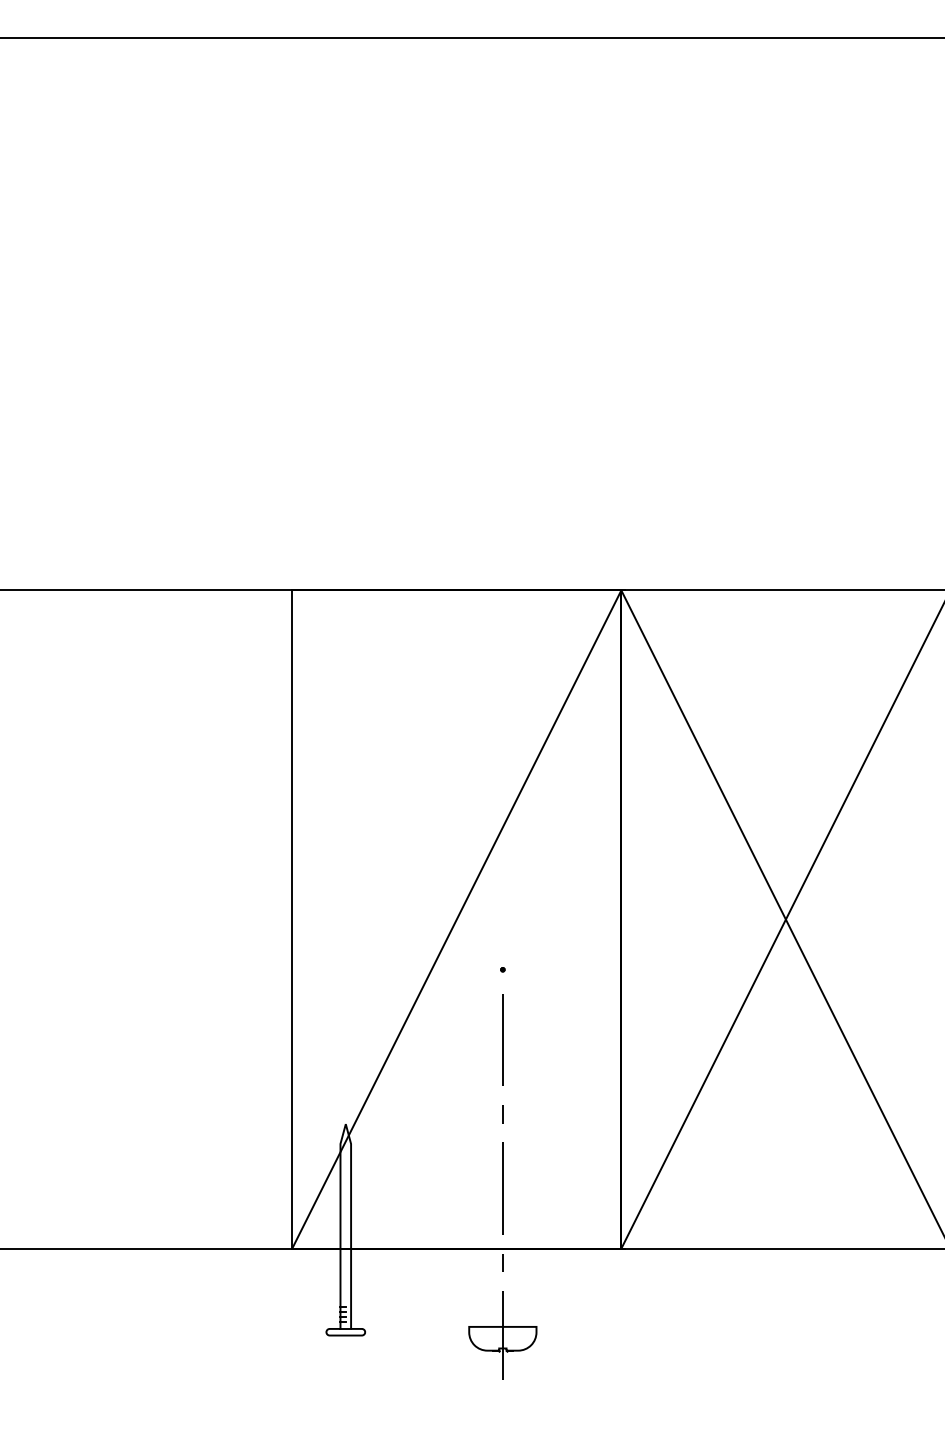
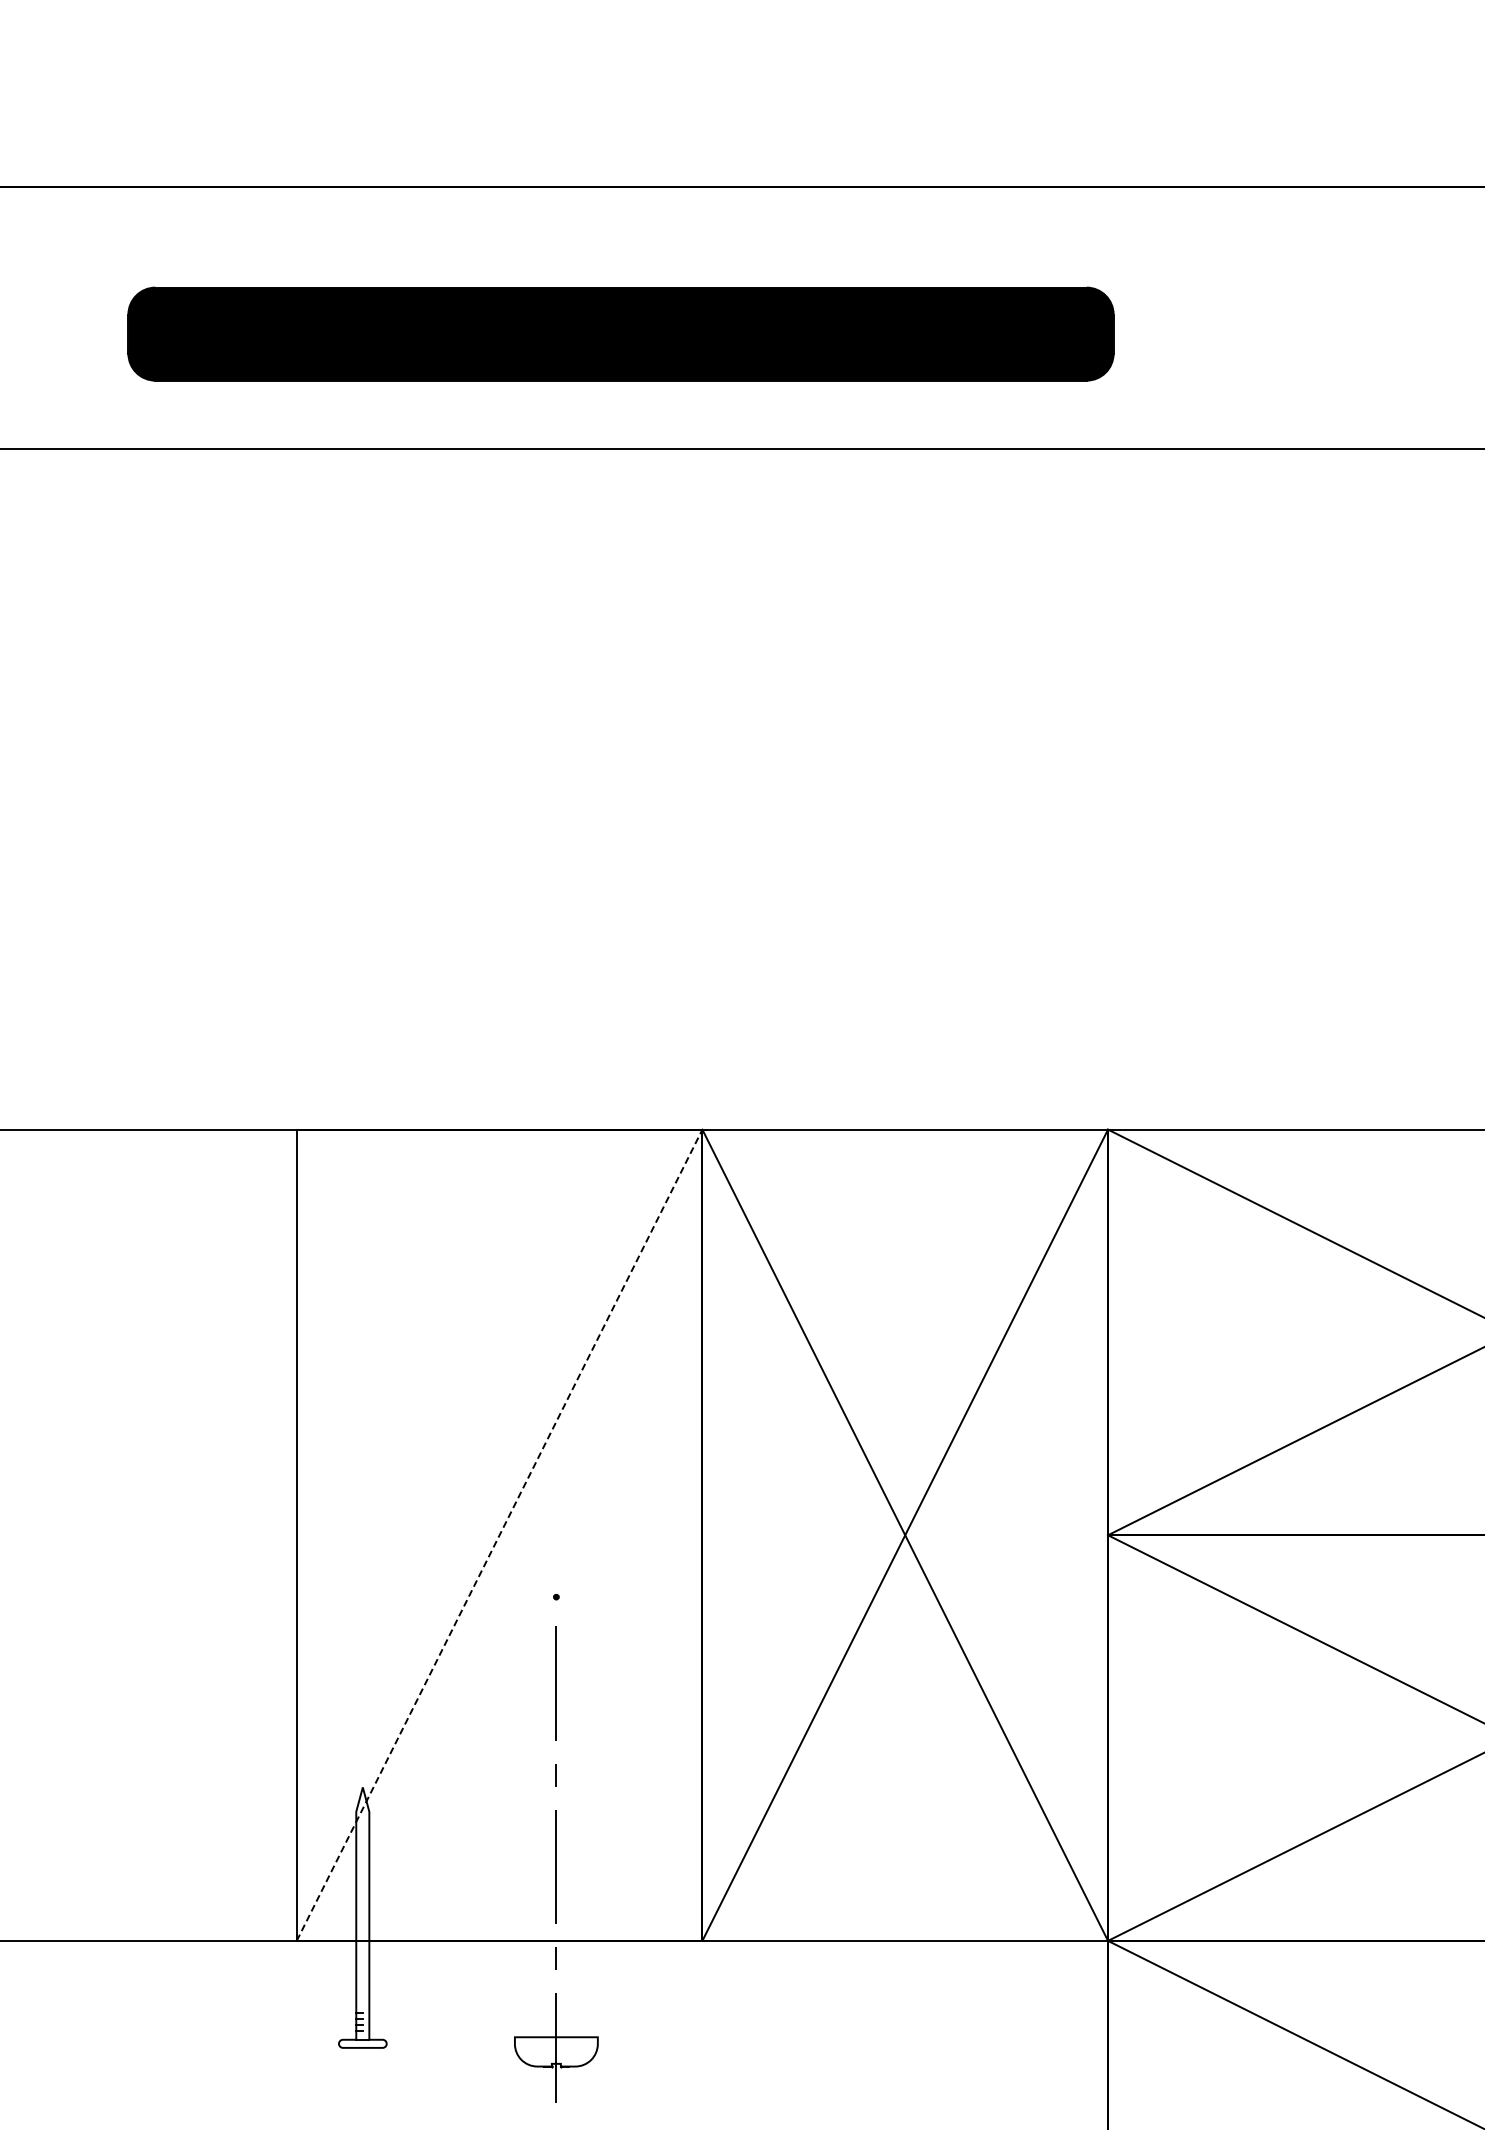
line: (456, 919) -> (499, 1535), solid -> dashed

